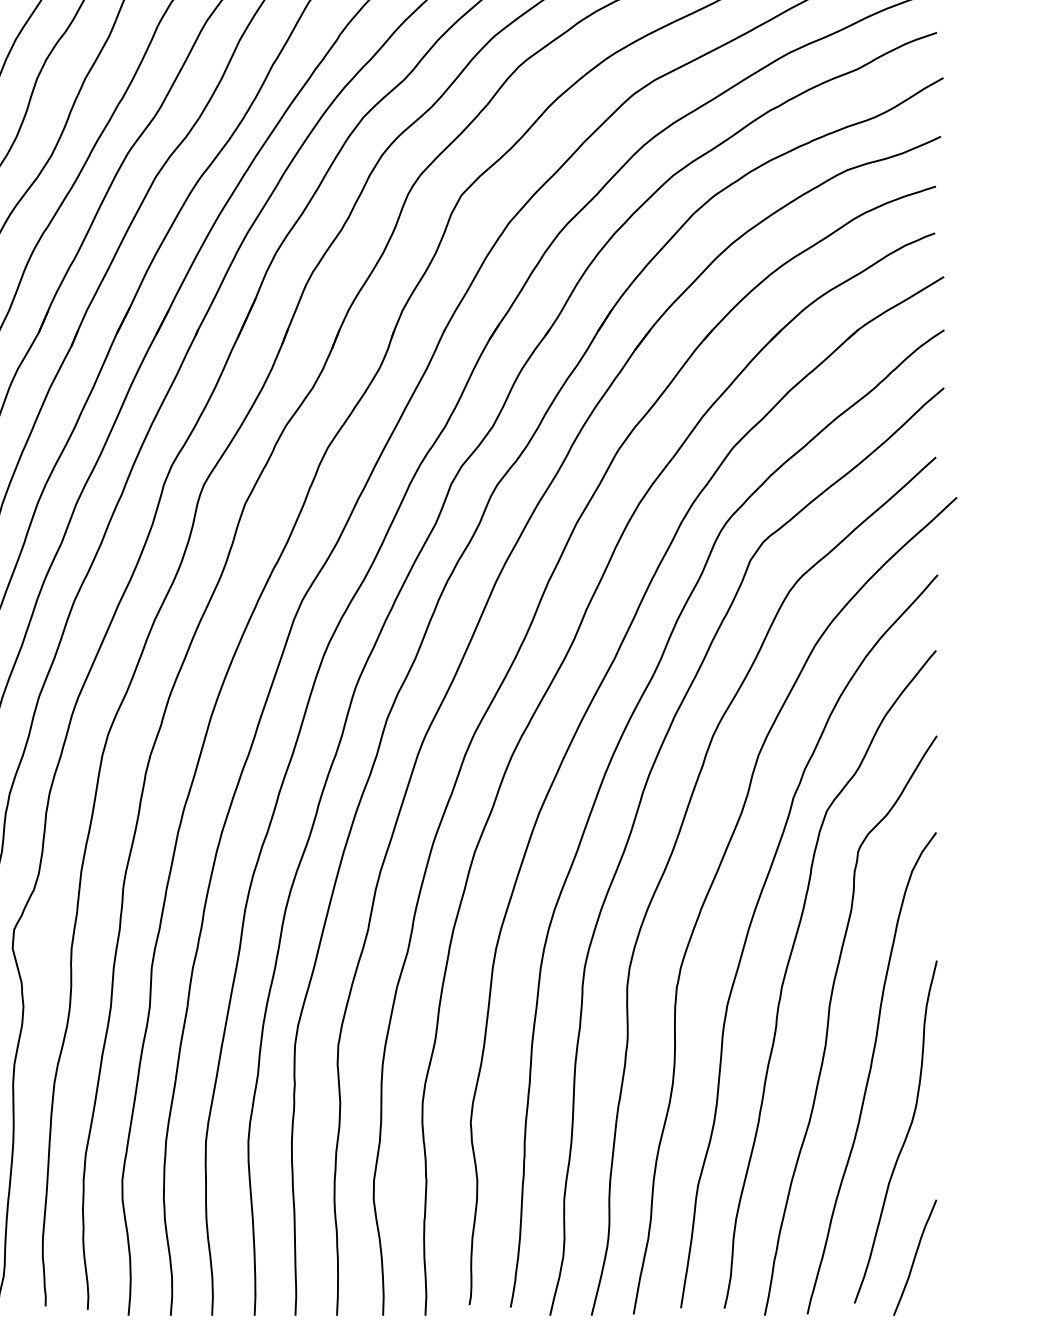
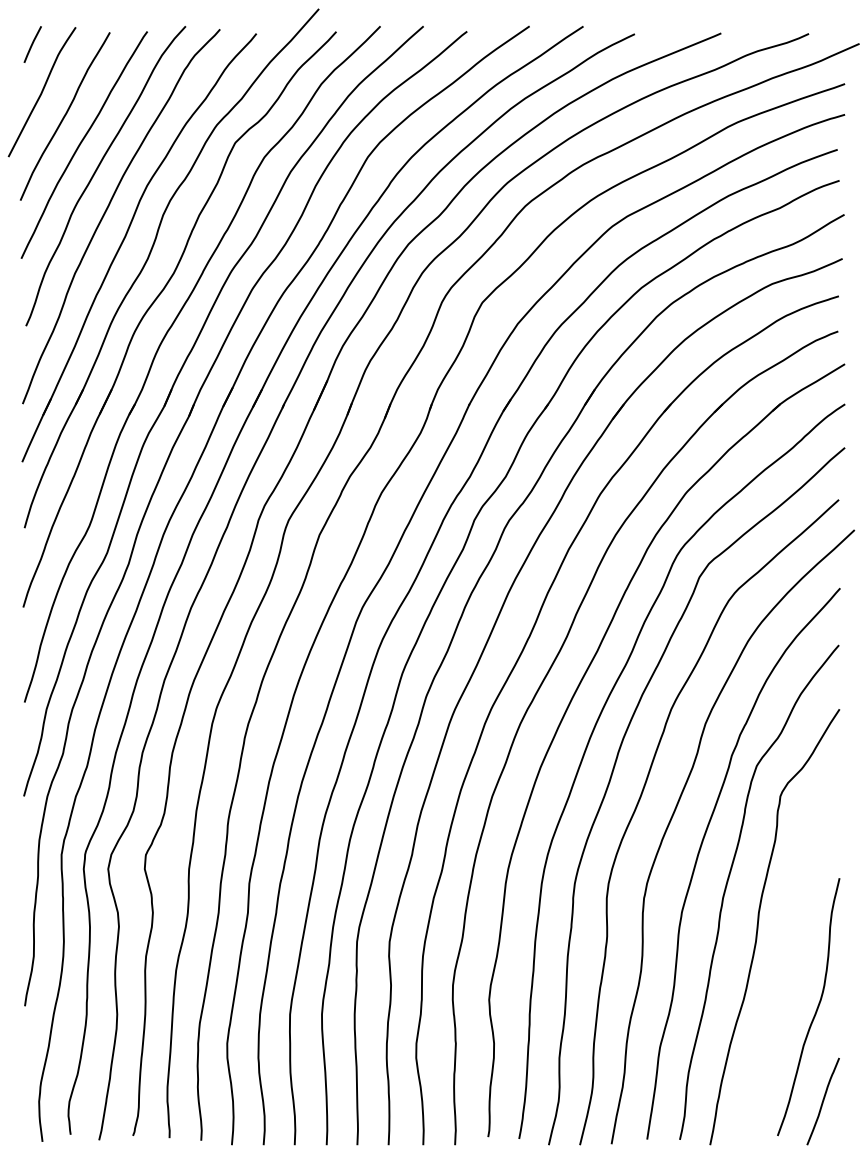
curve: (871, 1071) -> (790, 961), removed

